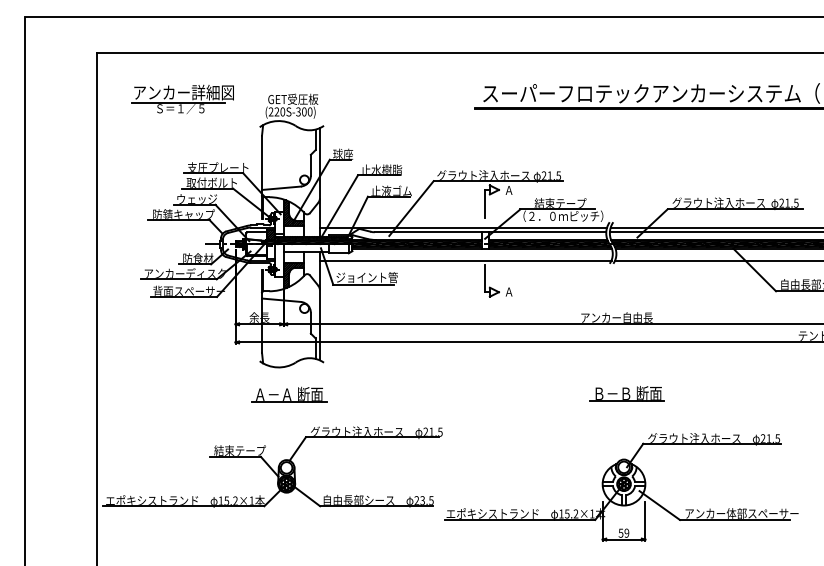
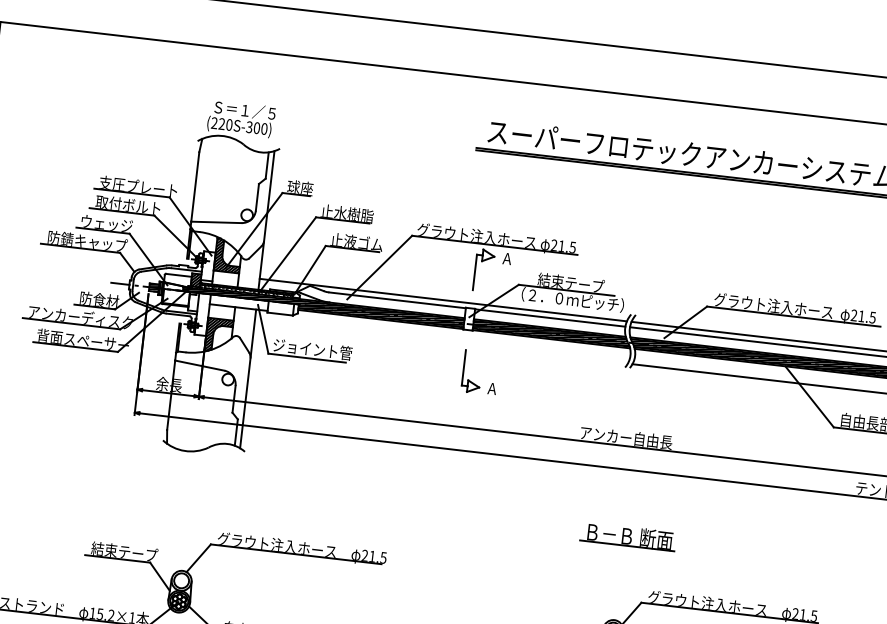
part: (182, 98) -> (103, 92), removed
text: (293, 98) -> (245, 109), GET受圧板 -> Ｓ＝１／５
line: (465, 260) -> (441, 342), removed
part: (289, 394) -> (196, 487), removed

